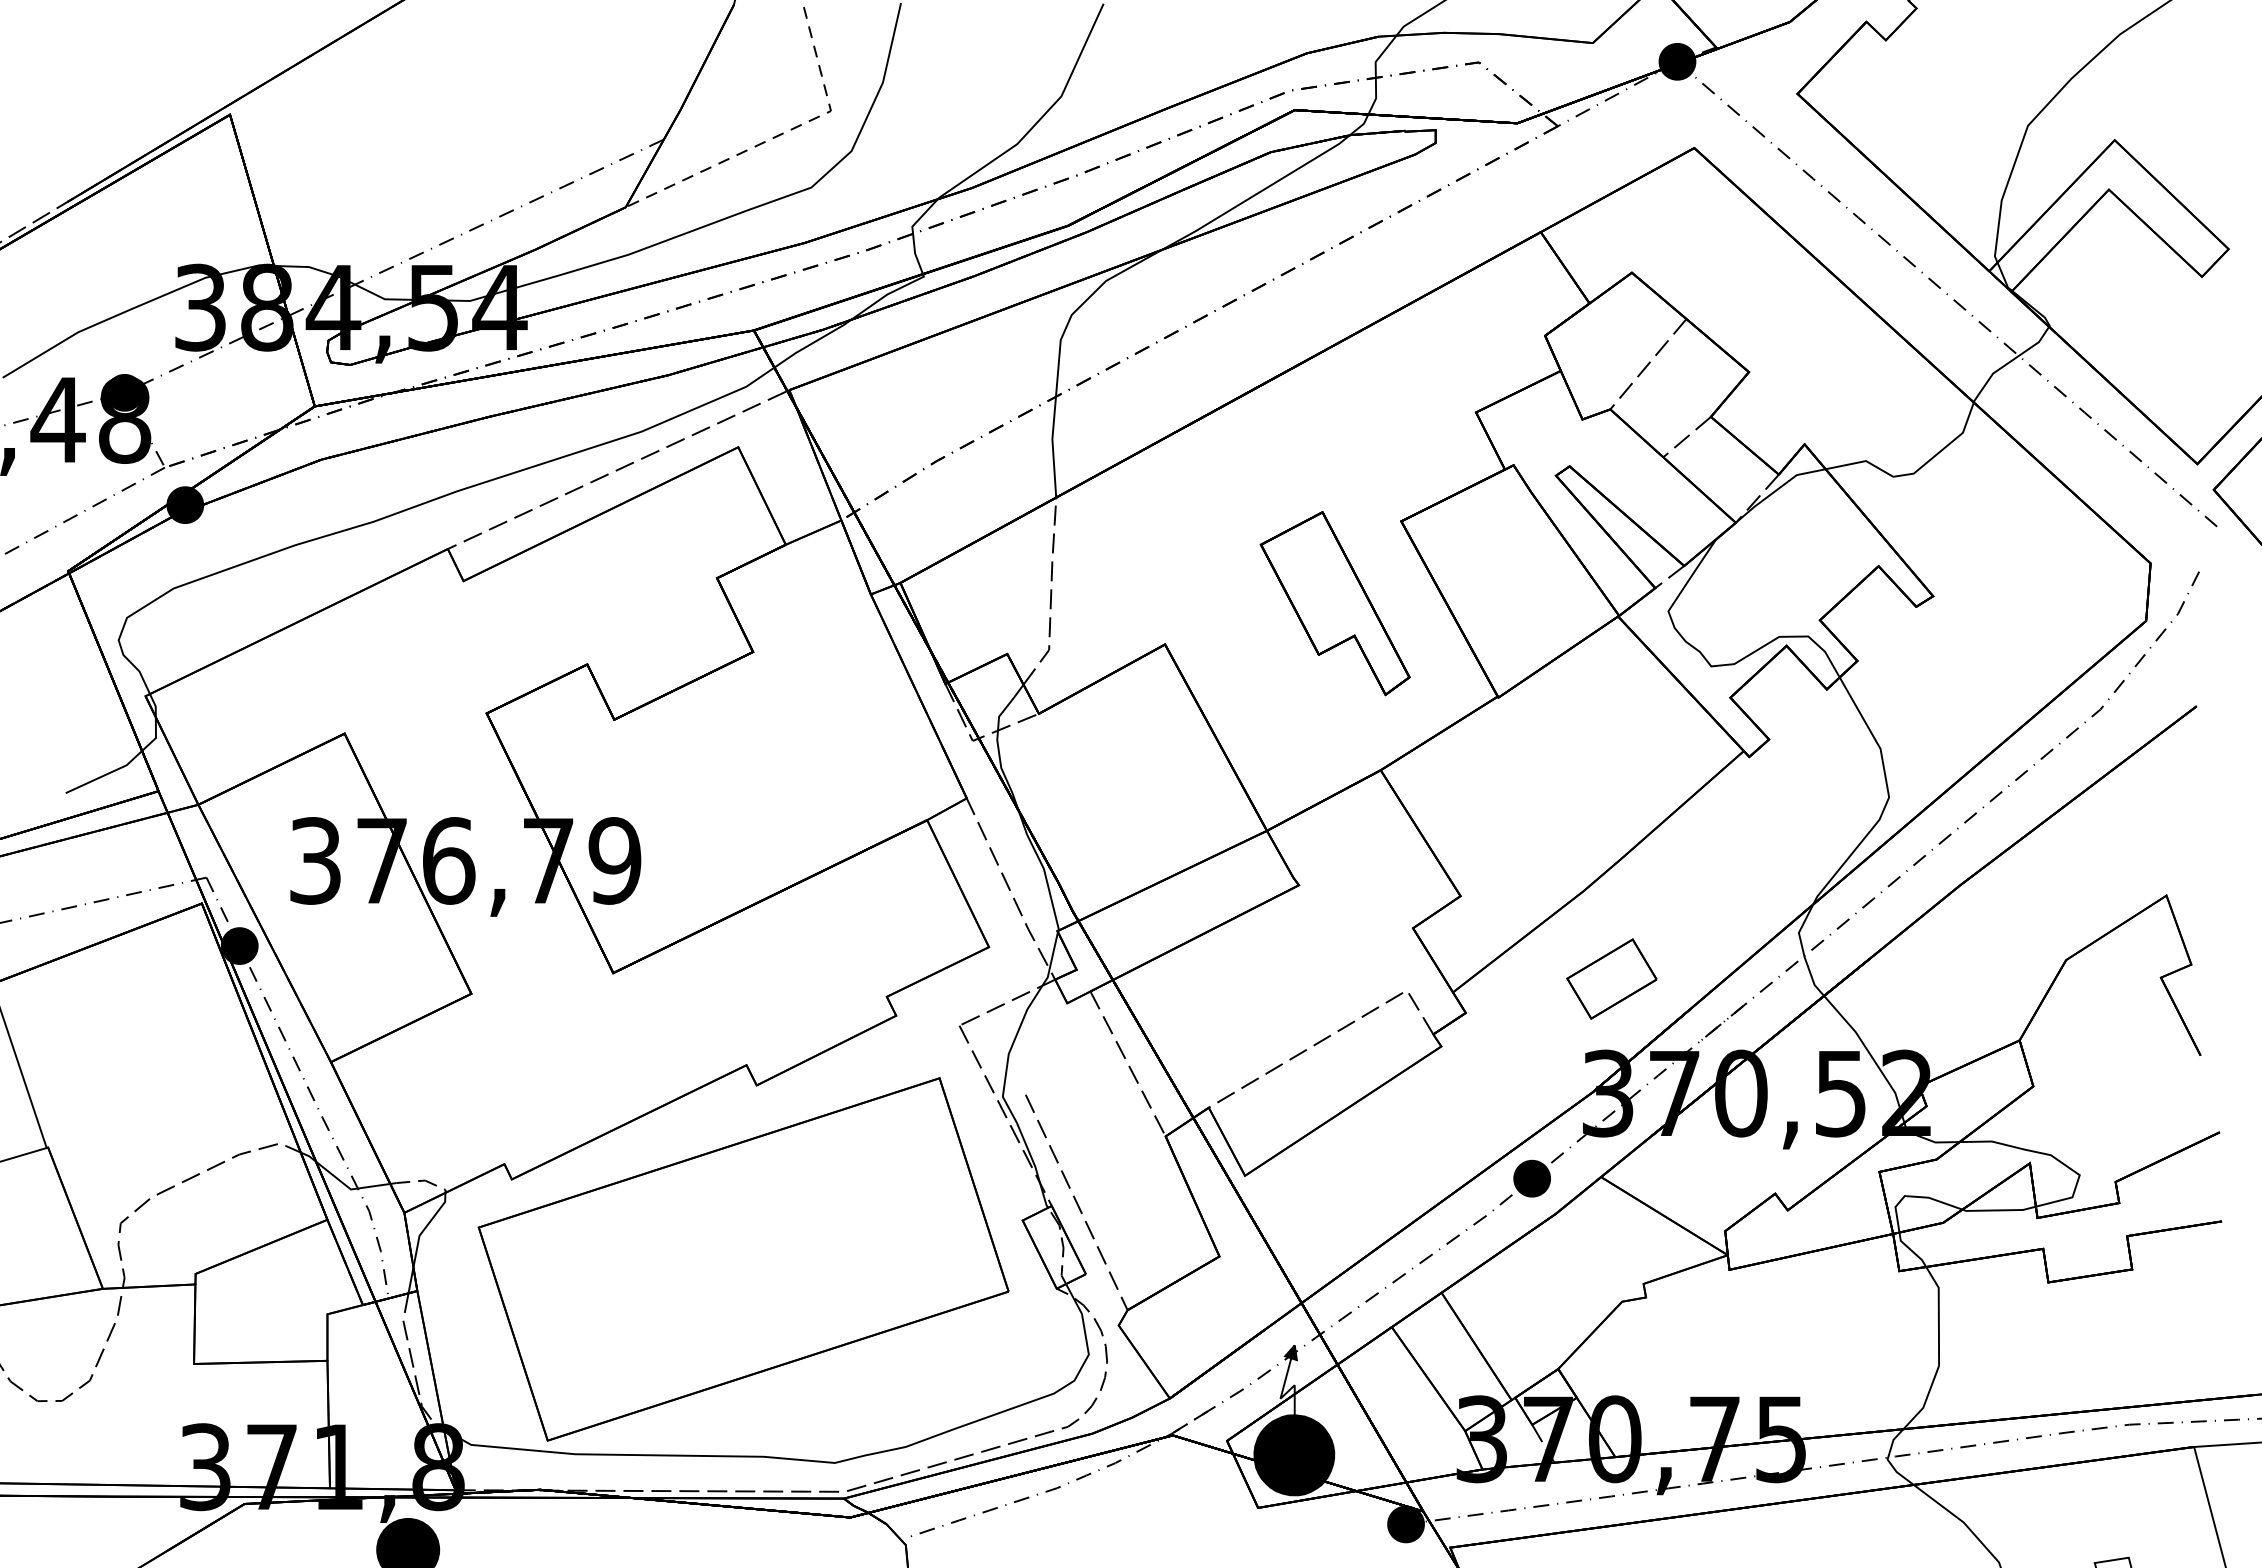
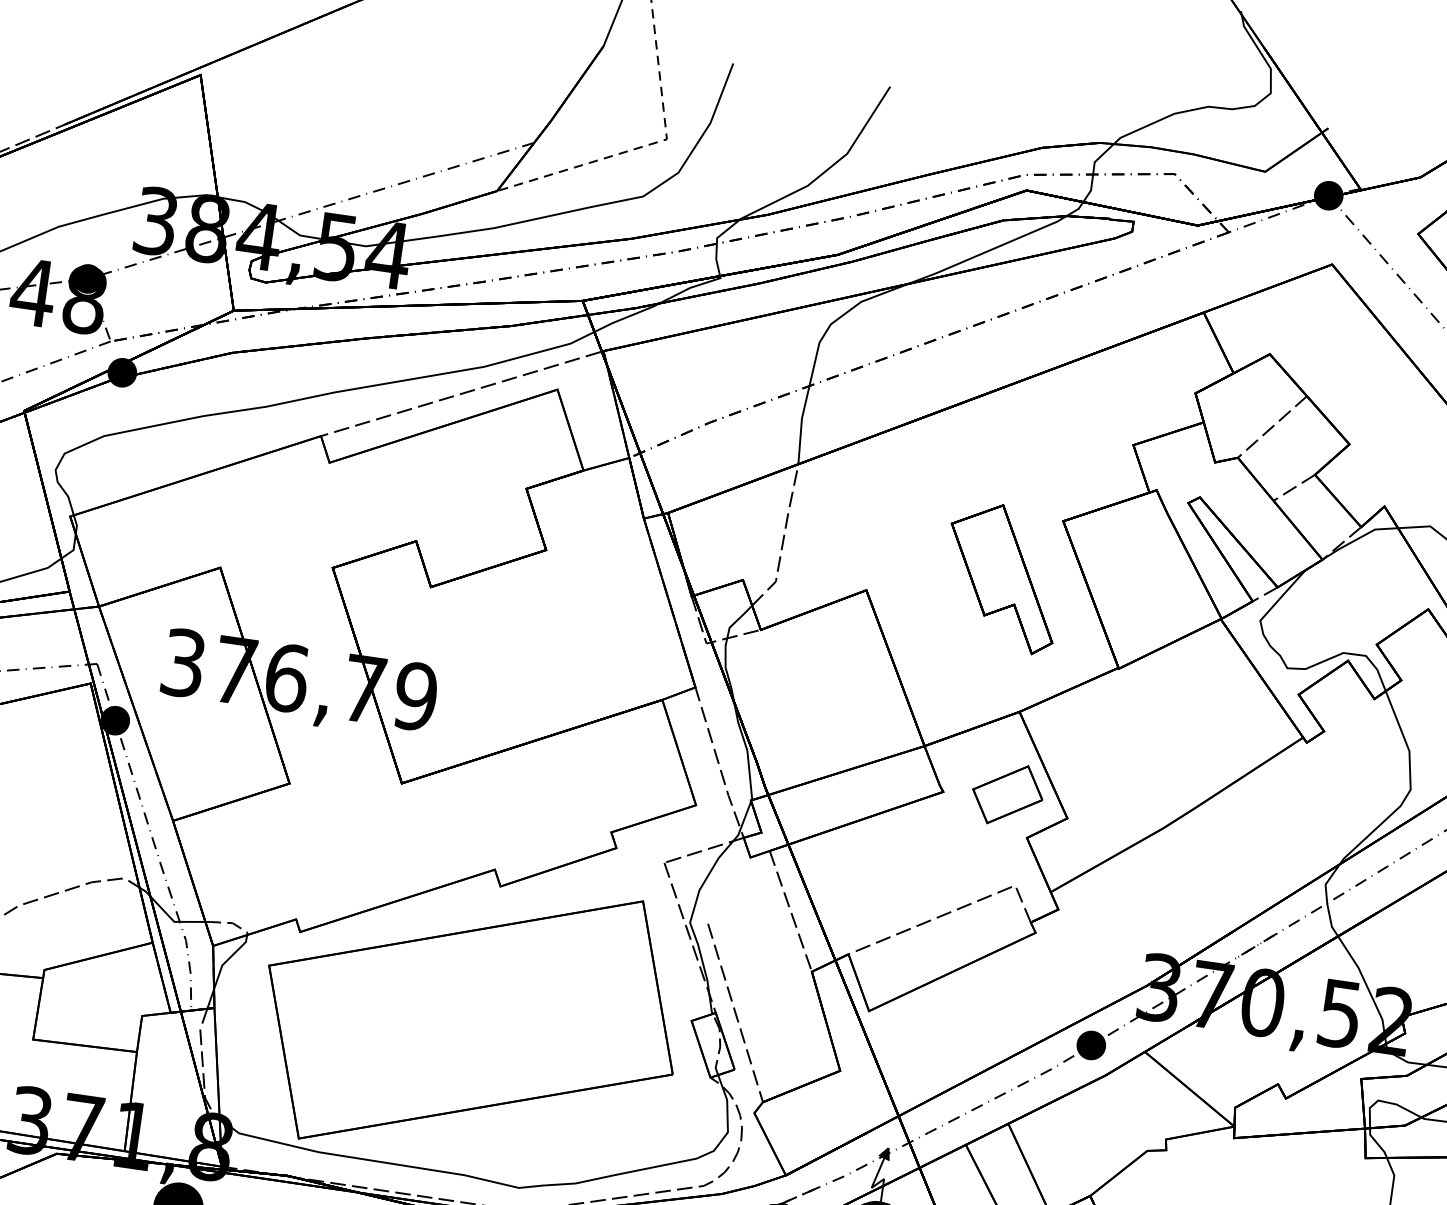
part: (1611, 978) -> (1007, 794), moved

